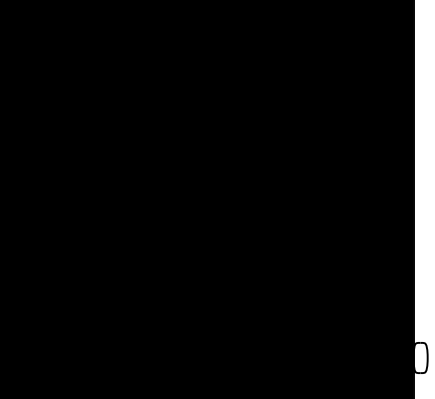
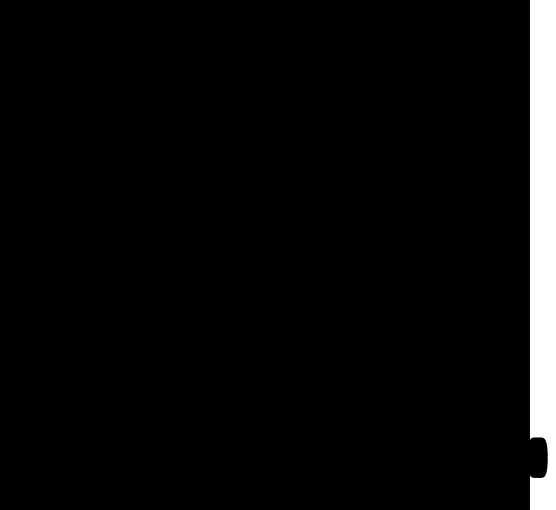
fill: (420, 357) -> (537, 457), added

